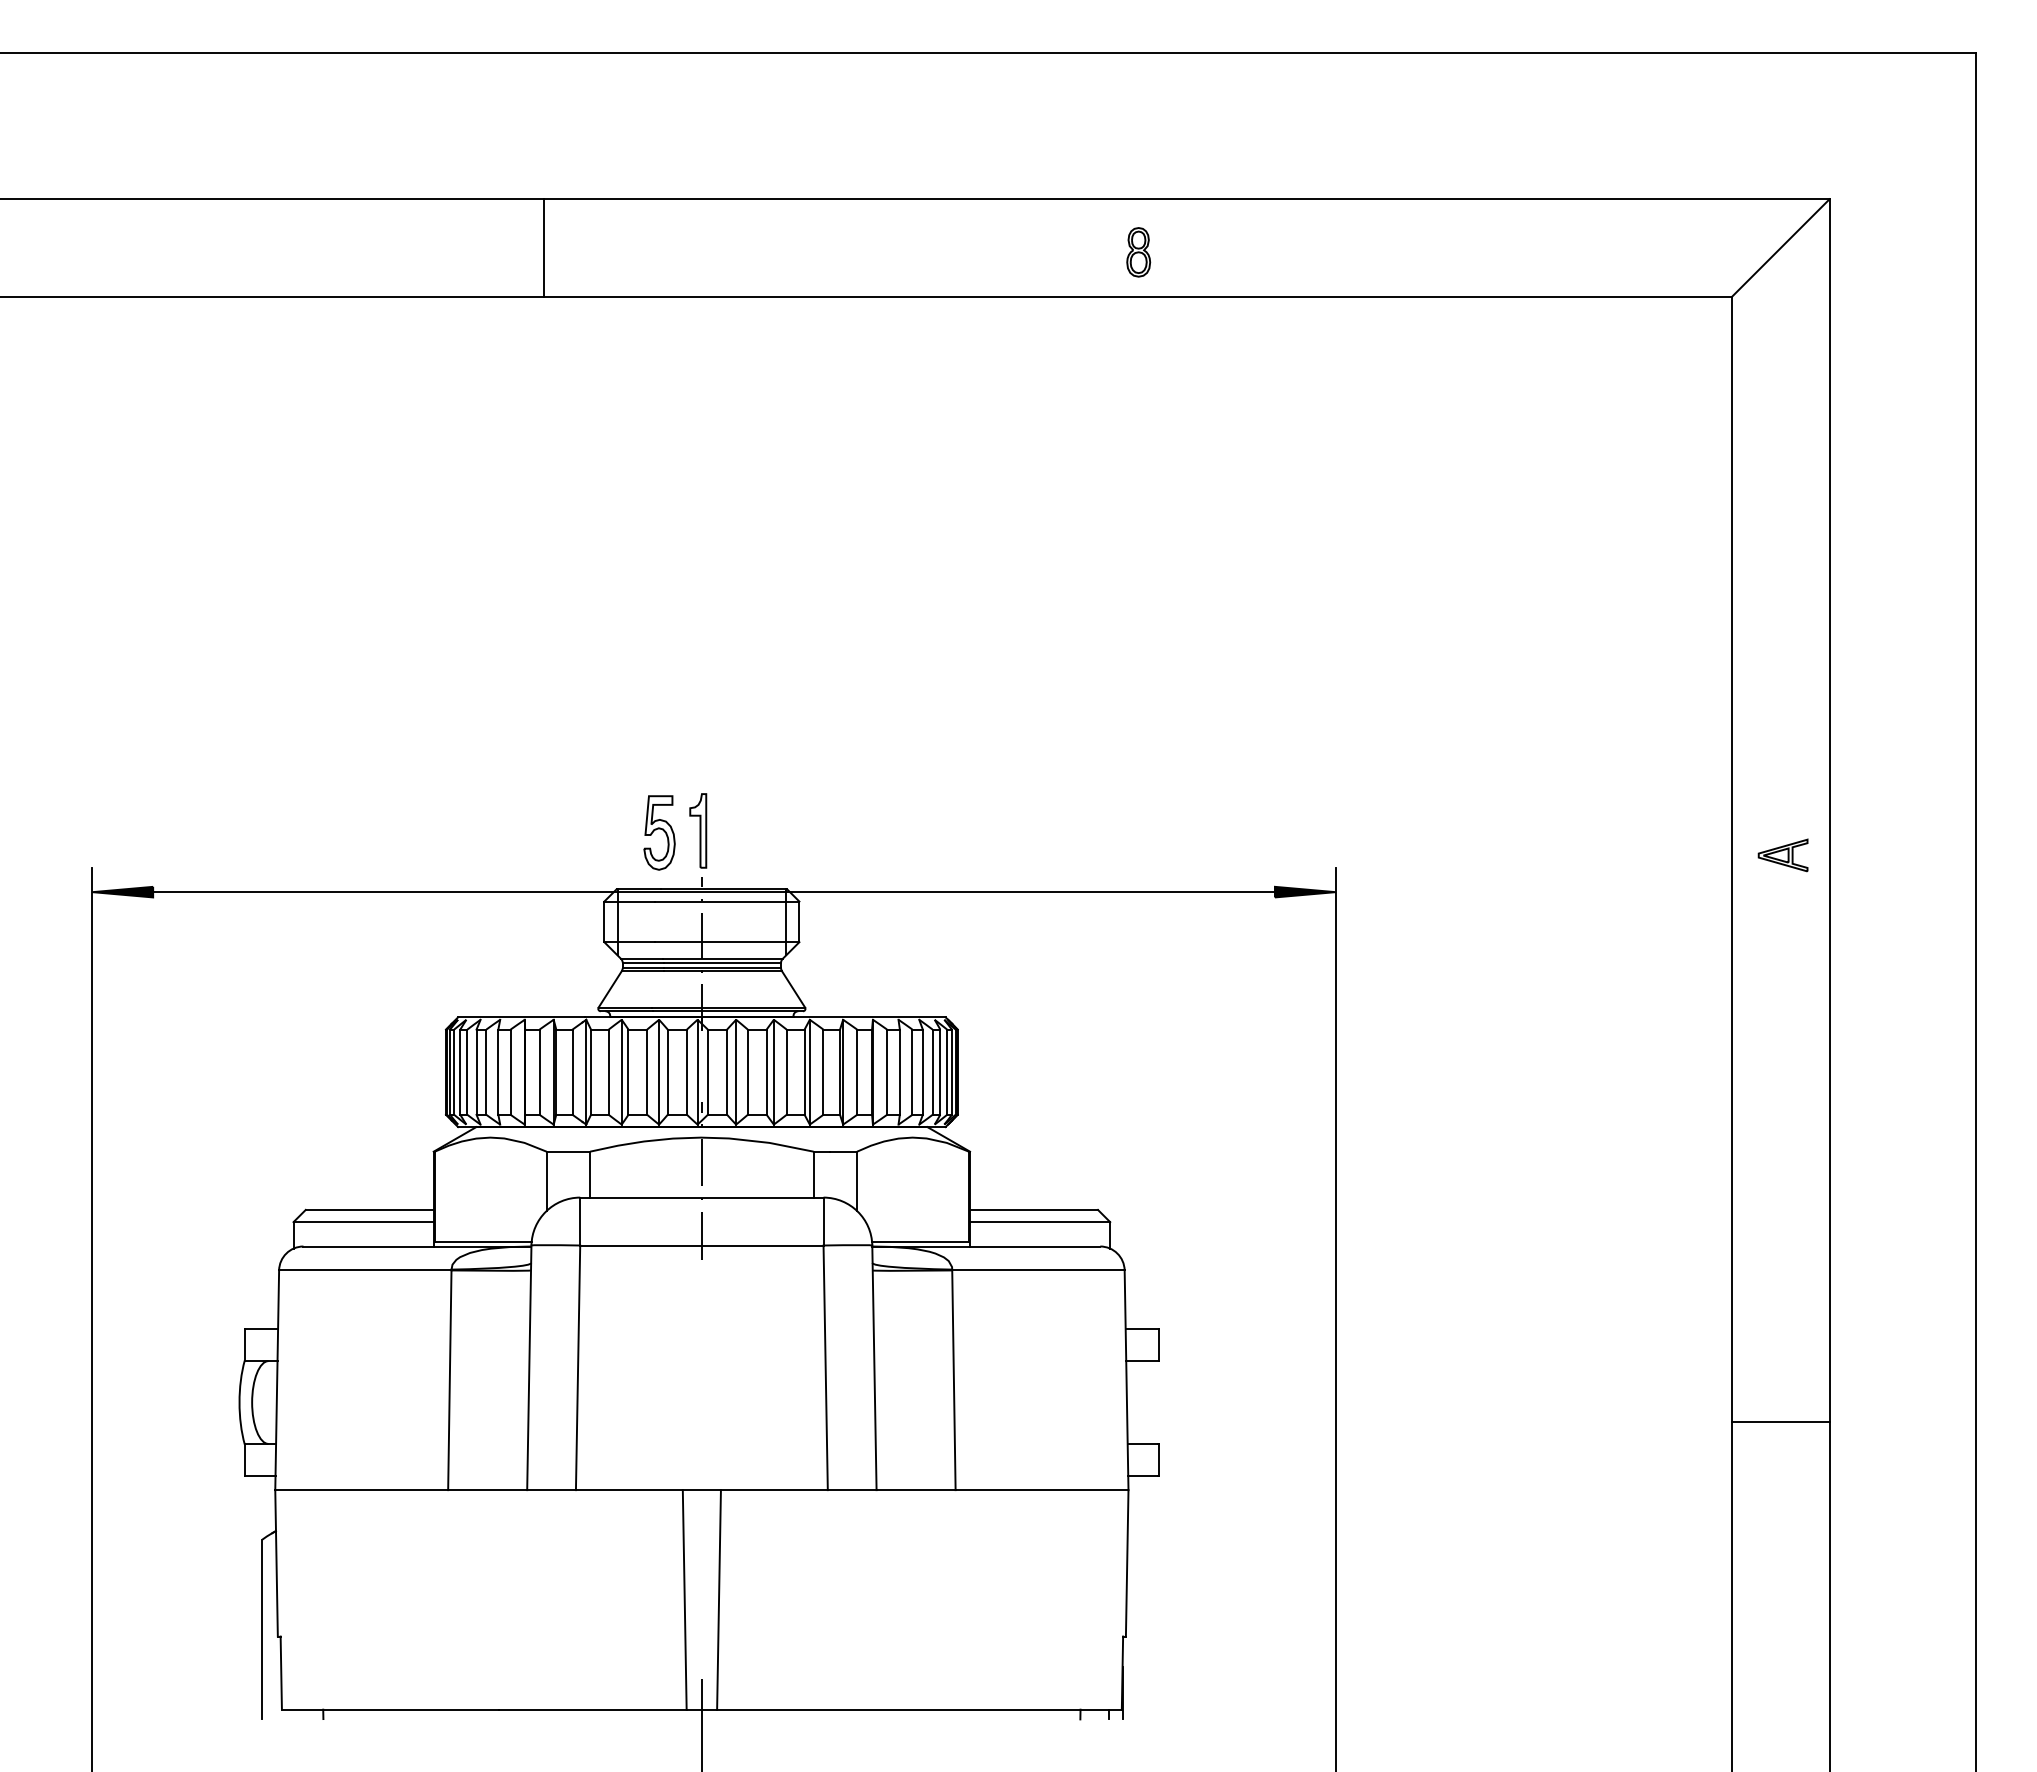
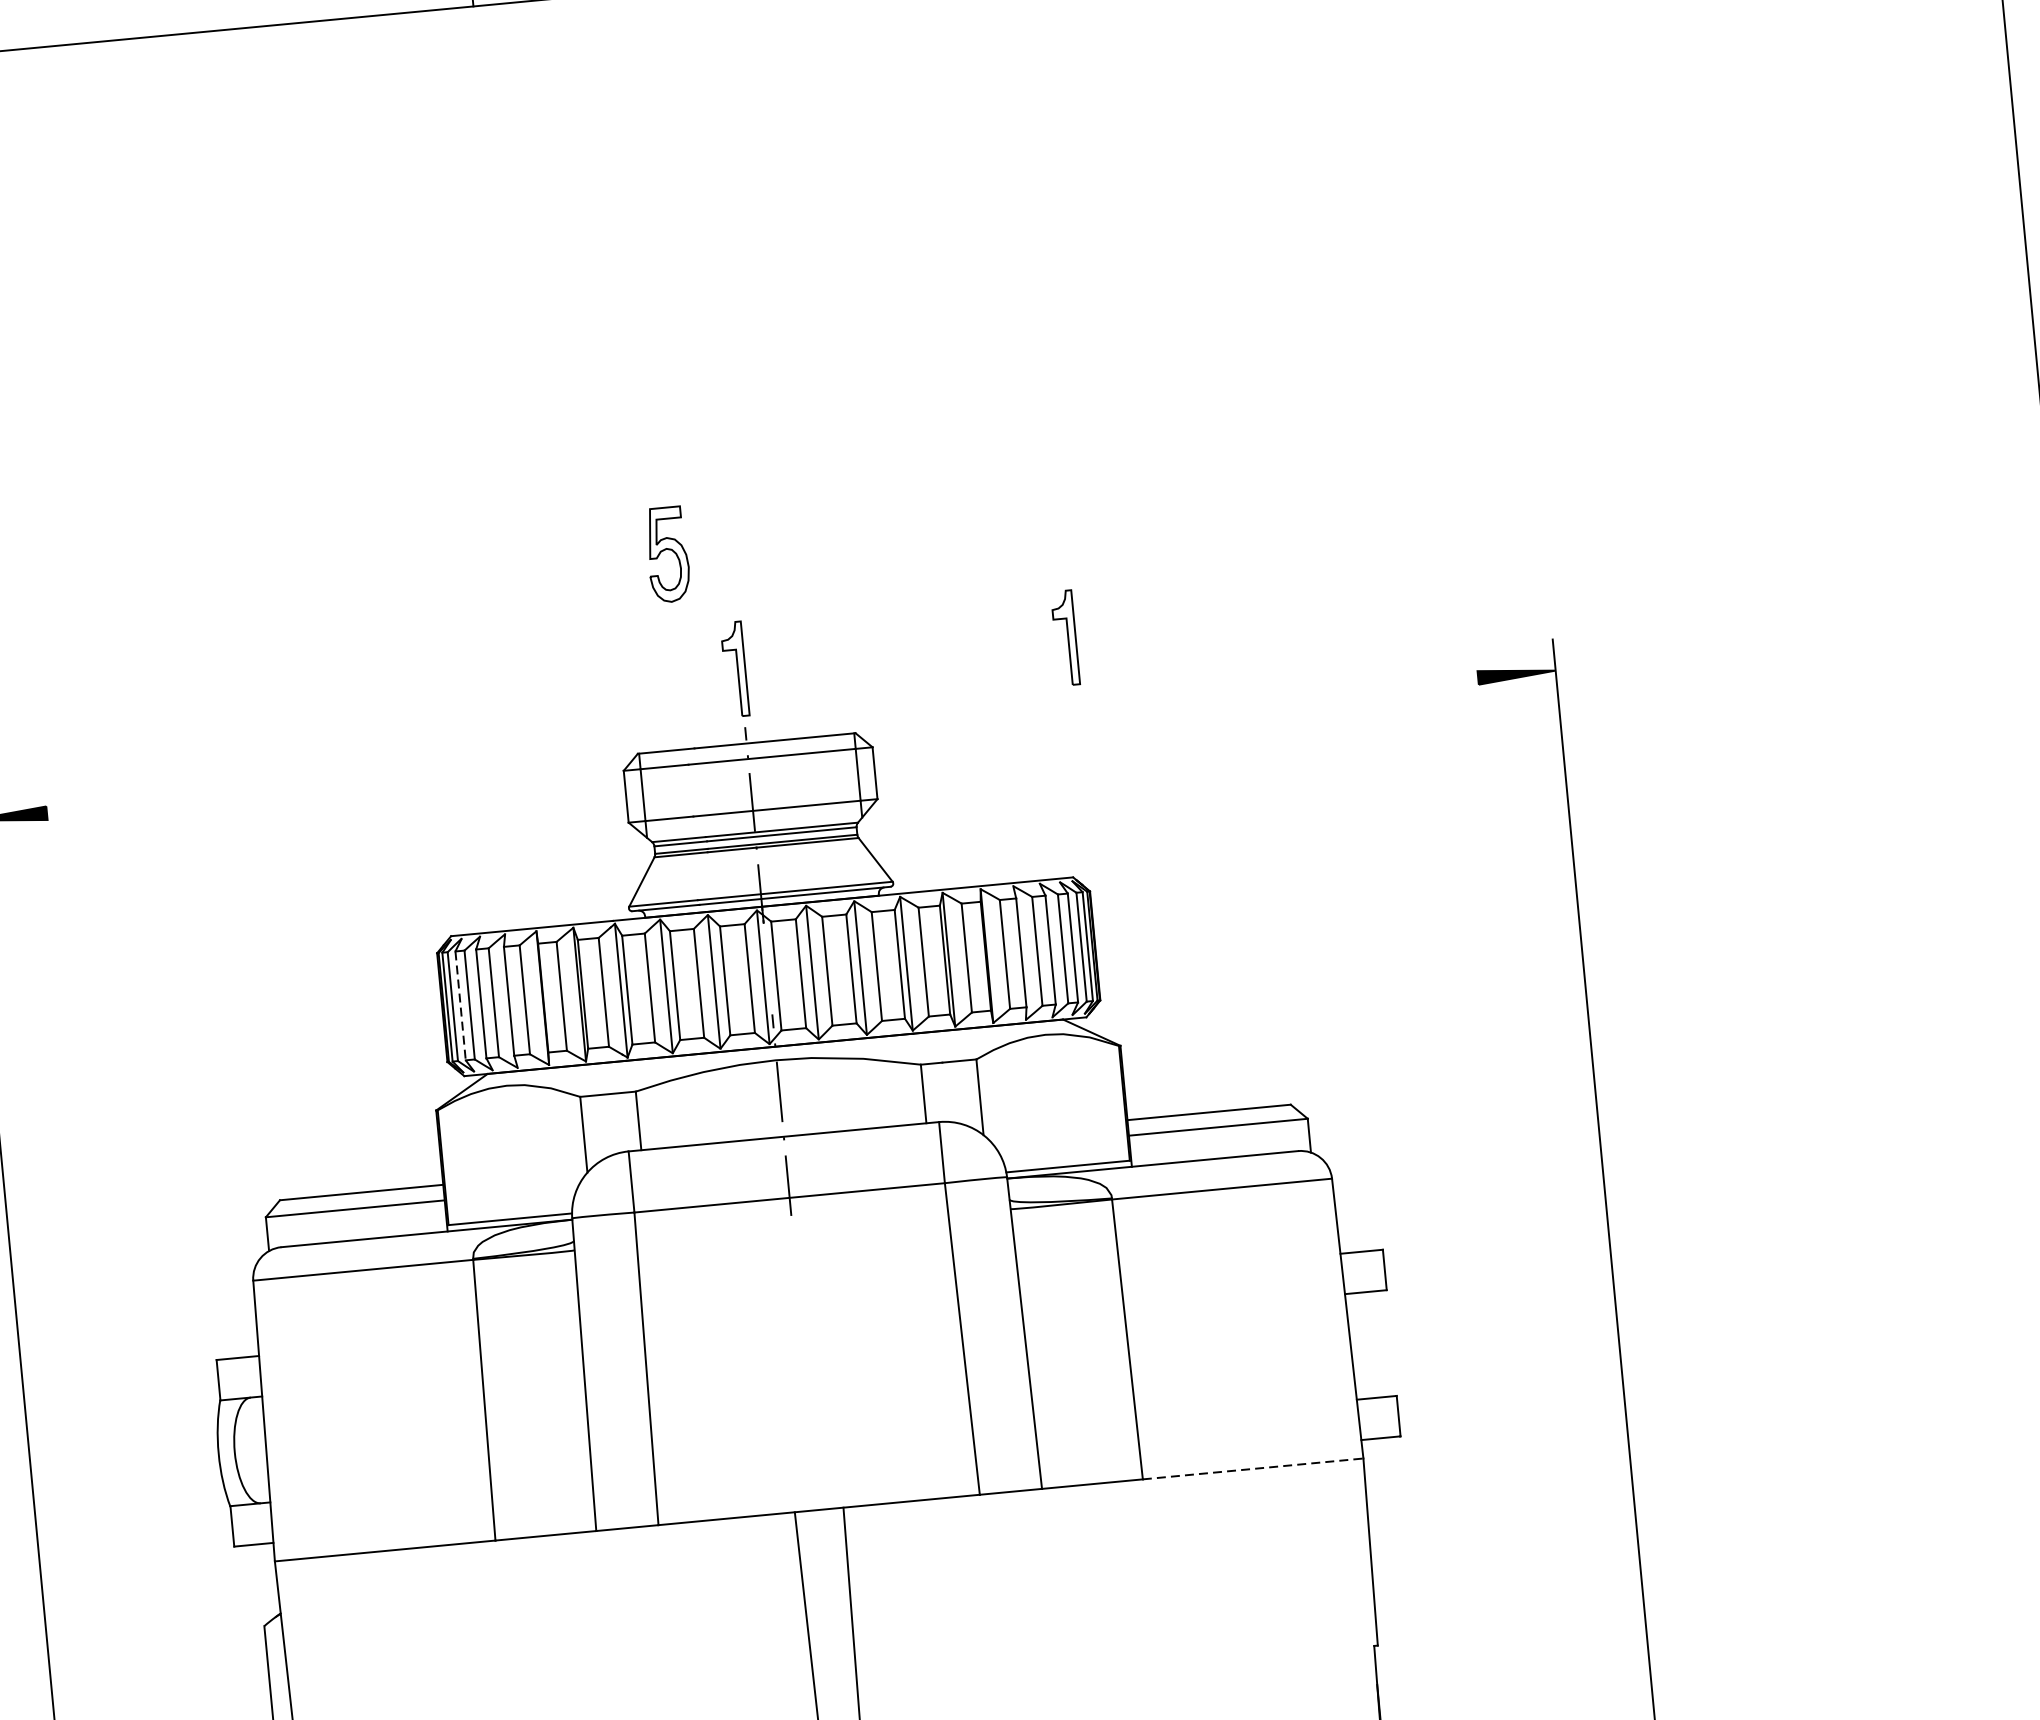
part: (957, 830) -> (1065, 637), added
part: (659, 832) -> (667, 554), moved
line: (713, 892) -> (761, 746), removed
line: (460, 1072) -> (460, 1006), solid -> dashed
line: (1042, 1490) -> (1253, 1469), solid -> dashed

